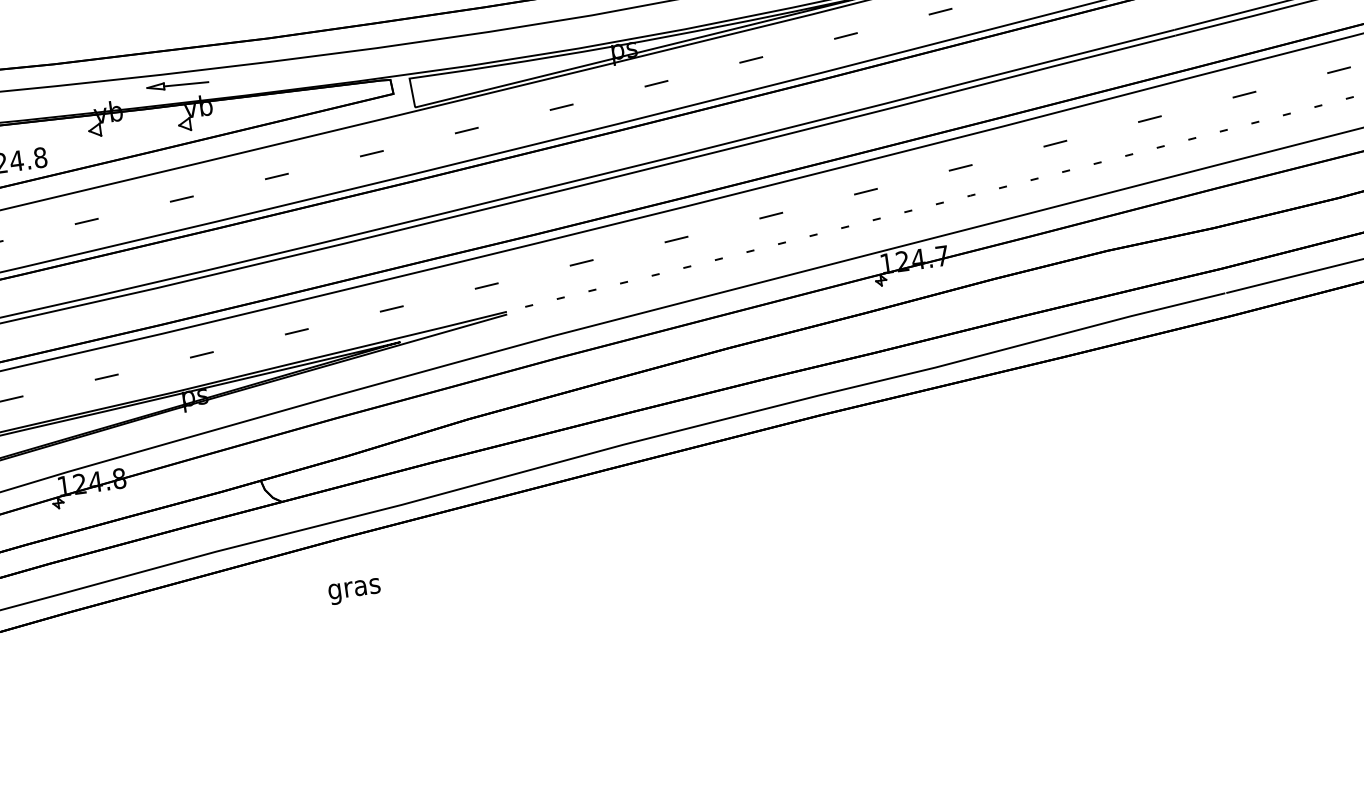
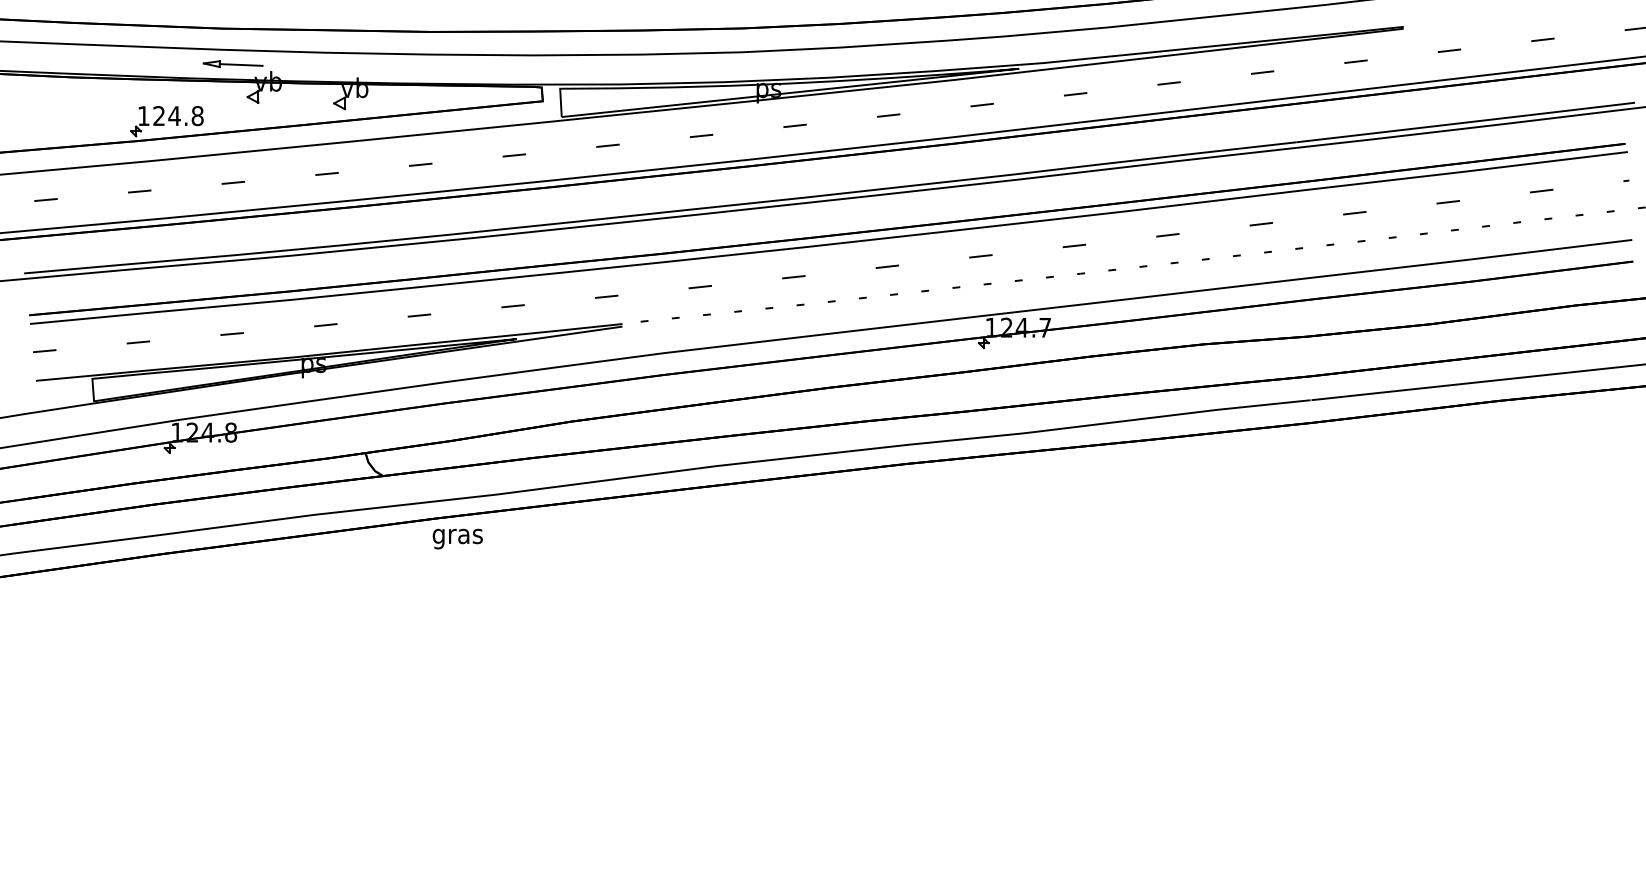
part: (176, 83) -> (232, 63), moved
text: (354, 590) -> (457, 538), moved

